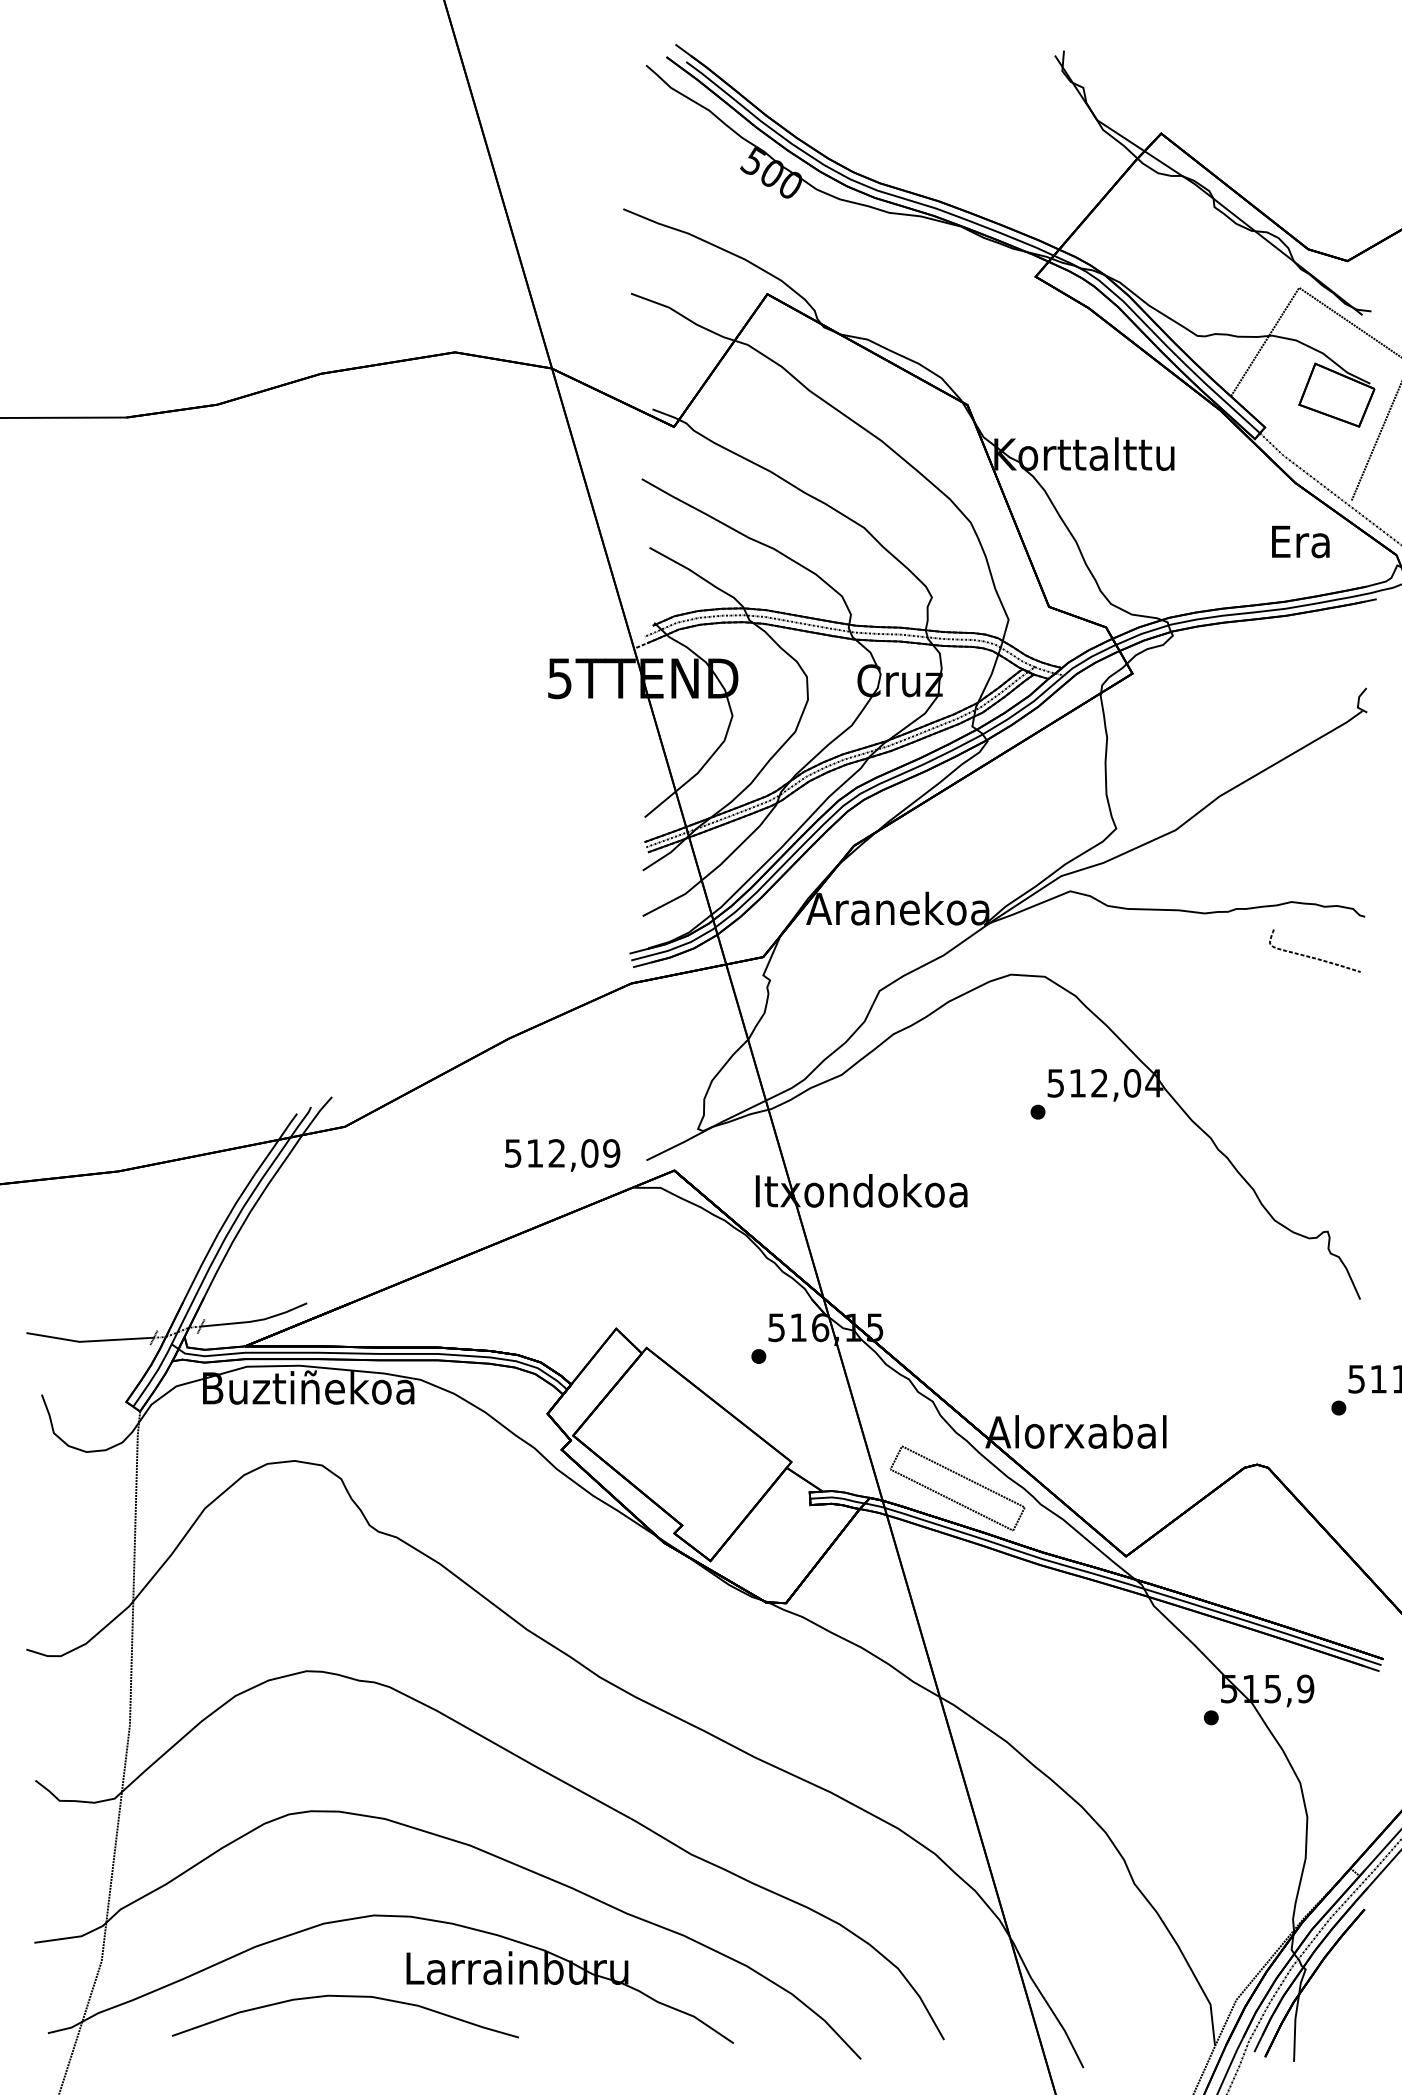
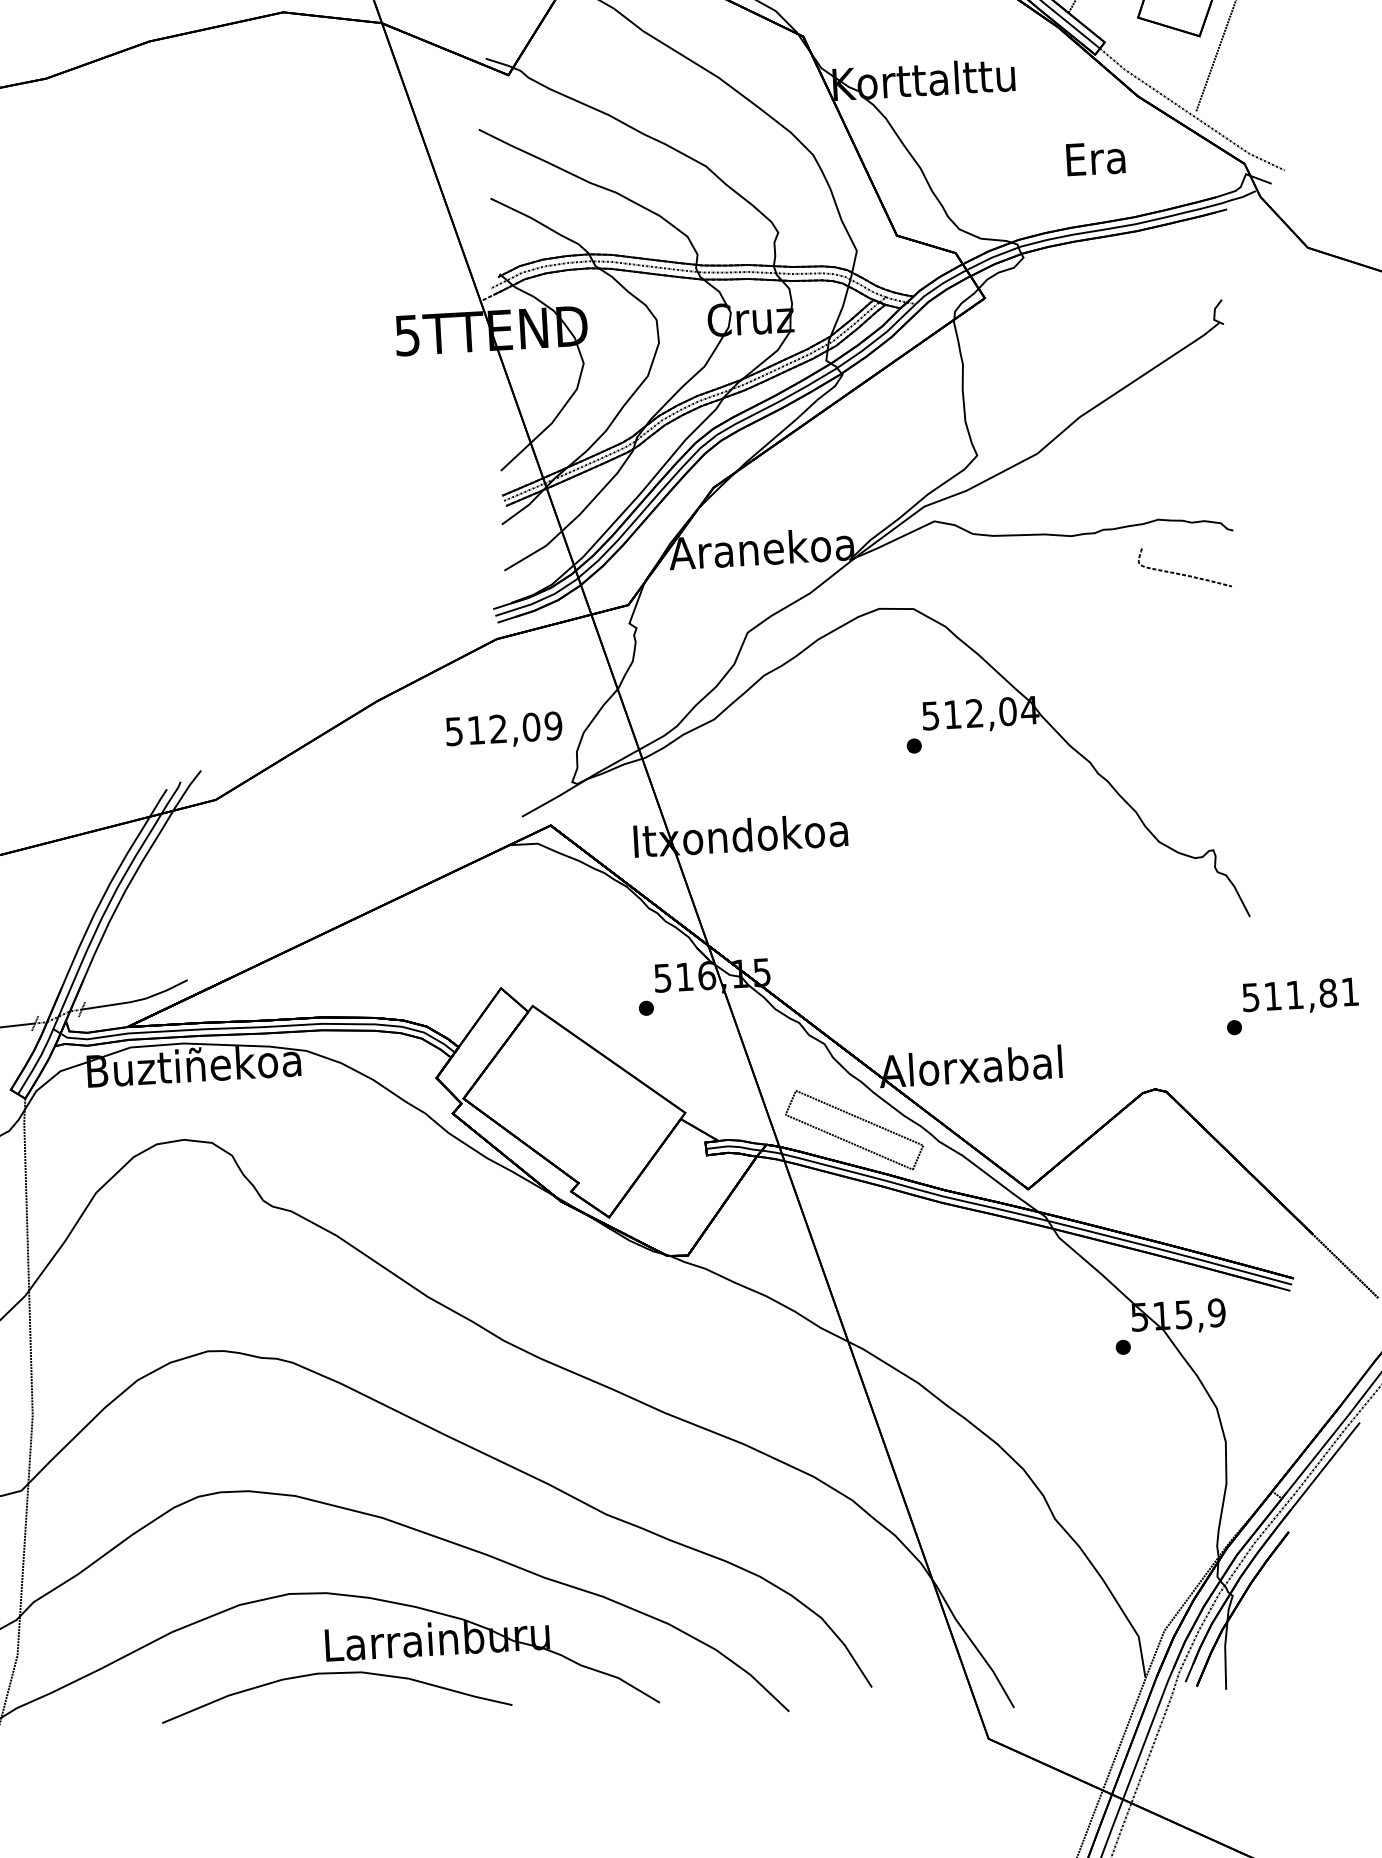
text: (1300, 541) -> (1095, 158), moved
text: (562, 1155) -> (504, 730), moved
part: (344, 1997) -> (334, 1674), moved

